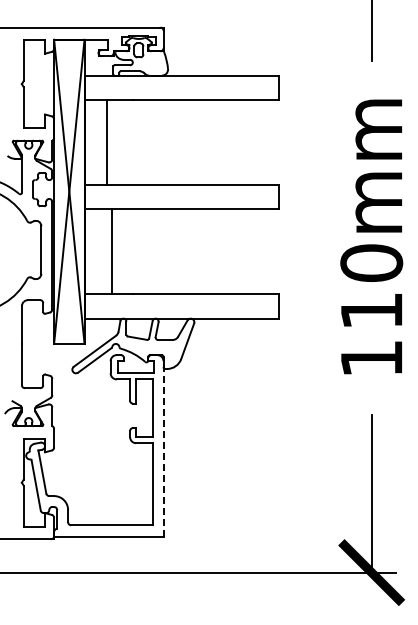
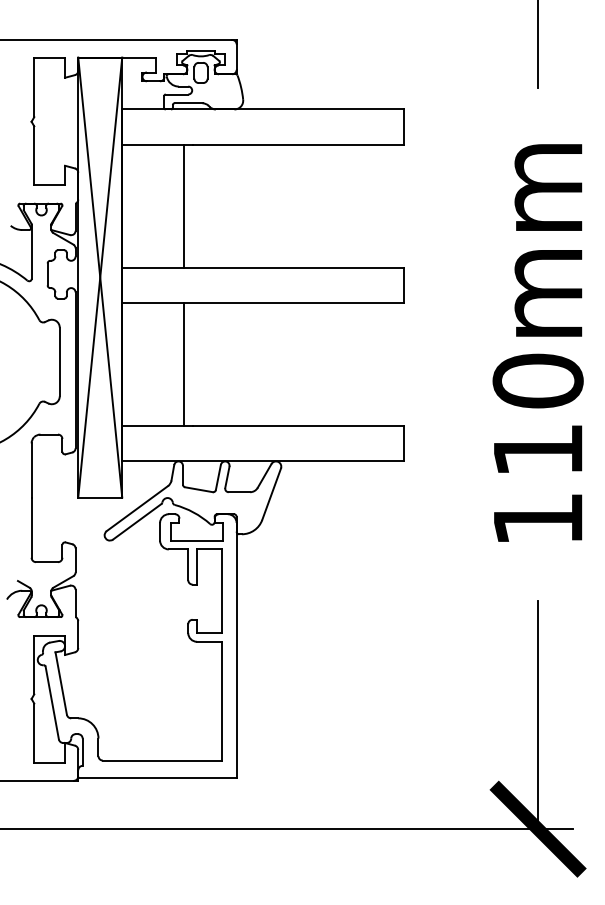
line: (107, 141) -> (184, 204), moved
line: (112, 251) -> (184, 364), moved
line: (163, 448) -> (236, 649), dashed -> solid

